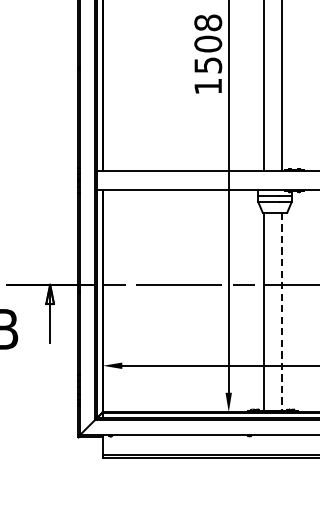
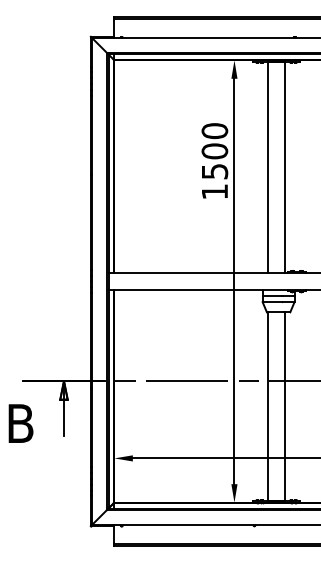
text: (207, 23) -> (214, 131), 1508 -> 1500
line: (282, 312) -> (285, 407), dashed -> solid

